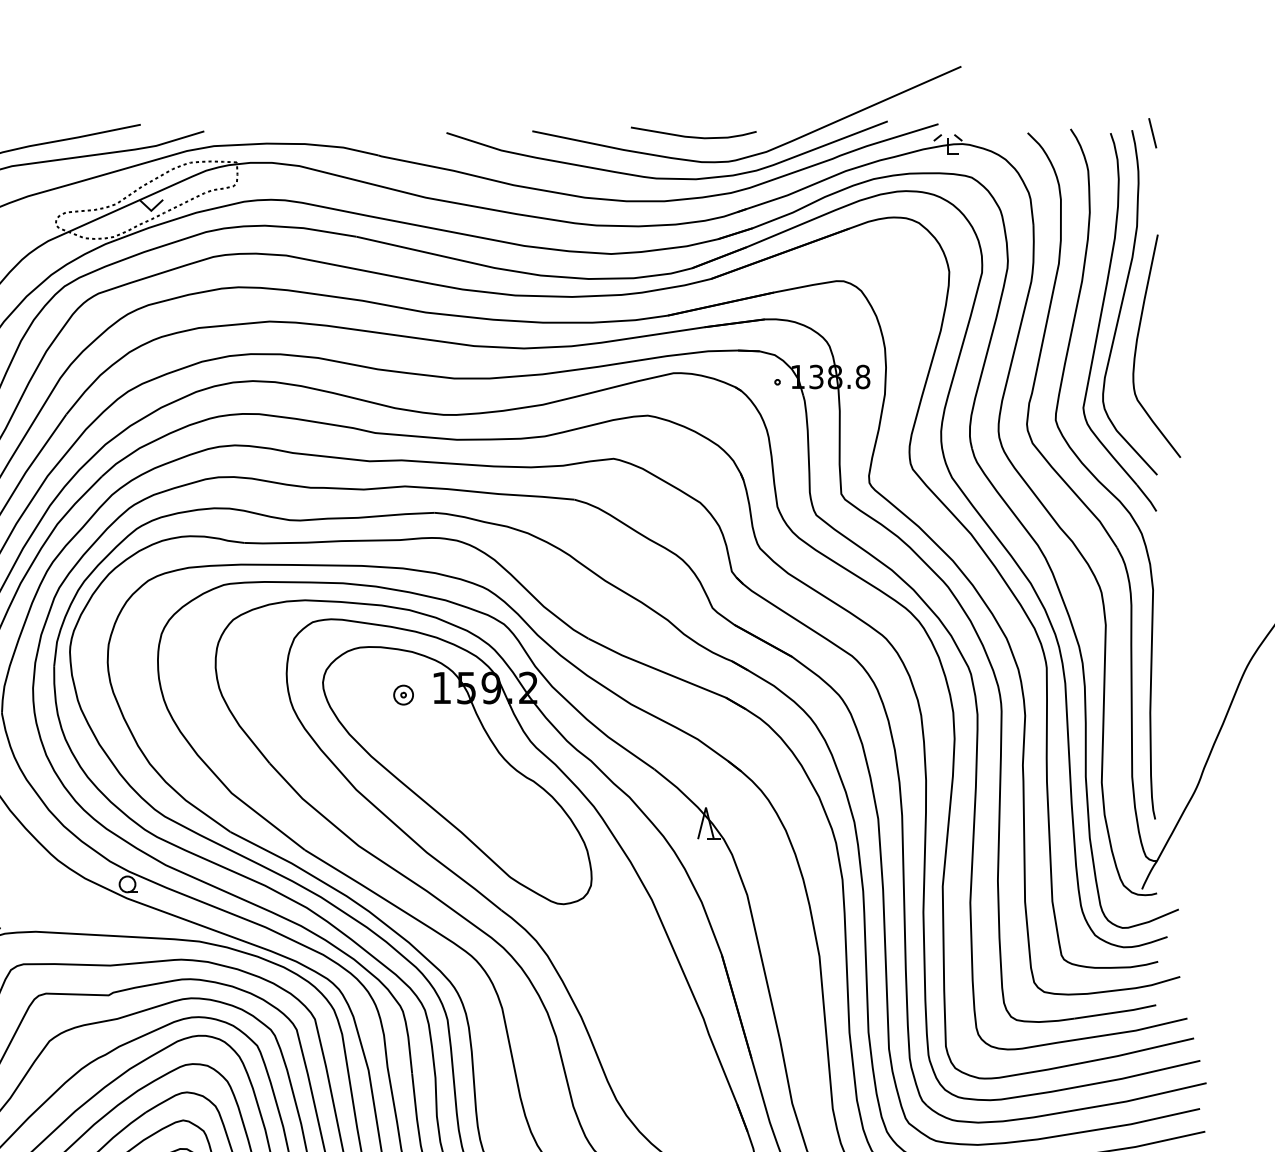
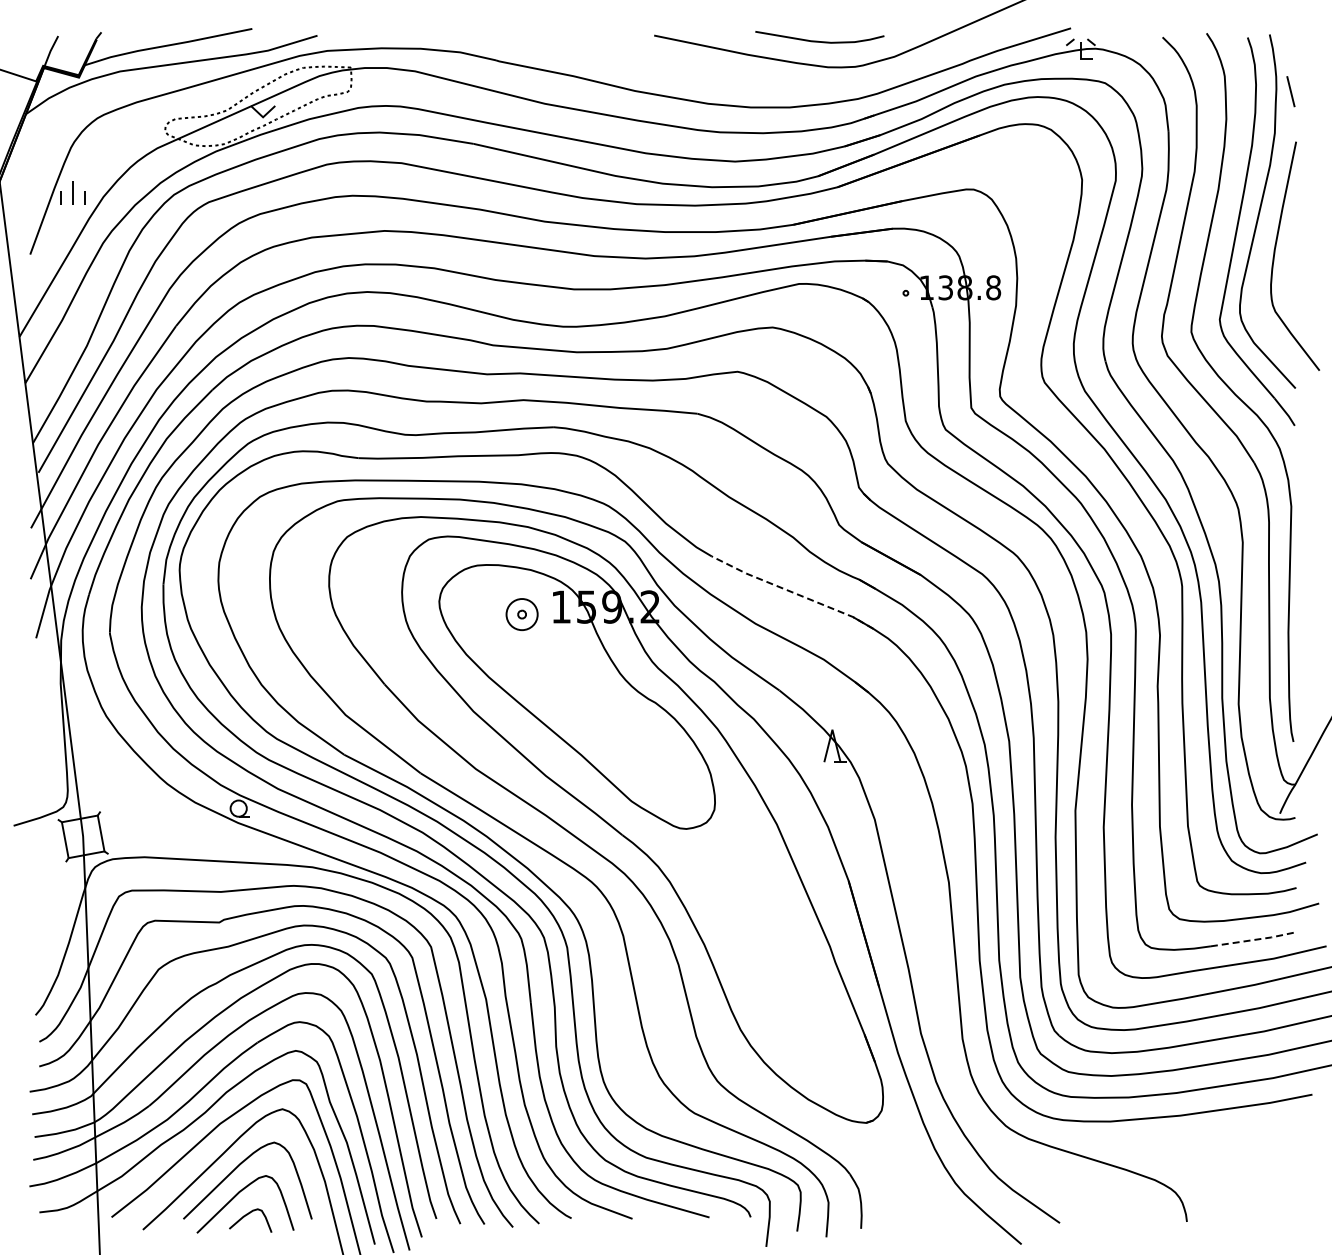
line: (1152, 133) -> (1290, 91), moved
curve: (667, 177) -> (792, 83), removed
line: (667, 673) -> (792, 592), solid -> dashed
part: (403, 694) -> (521, 613), size x1.6
line: (1116, 1012) -> (1253, 940), solid -> dashed

